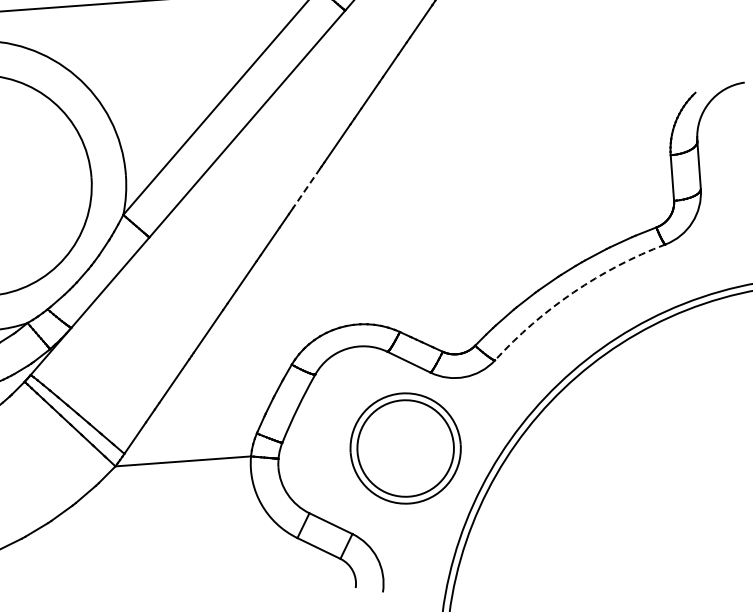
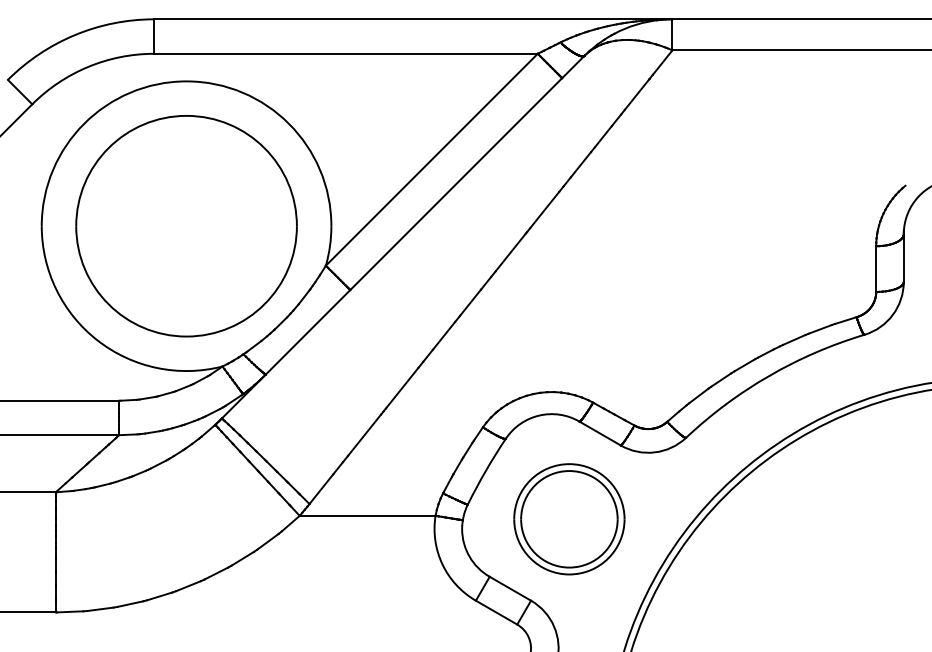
line: (306, 188) -> (510, 252), dashed -> solid
arc: (573, 291) -> (769, 375), dashed -> solid
part: (405, 448) -> (569, 519), moved

